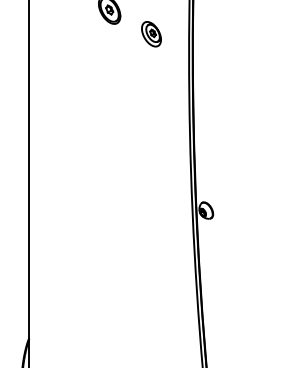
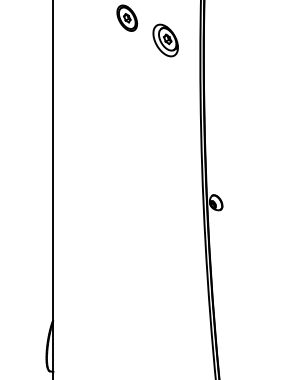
part: (151, 34) -> (165, 40), size x1.4

